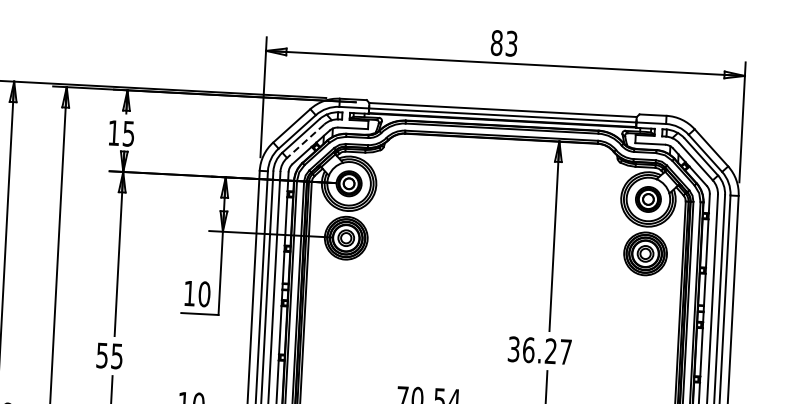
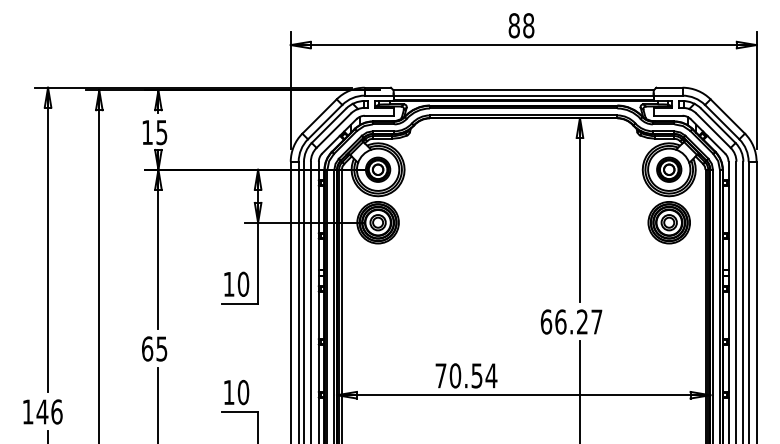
text: (511, 43) -> (528, 25), 83 -> 88
line: (305, 142) -> (333, 131), dashed -> solid
text: (514, 348) -> (546, 321), 36.27 -> 66.27
text: (102, 355) -> (147, 348), 55 -> 65

